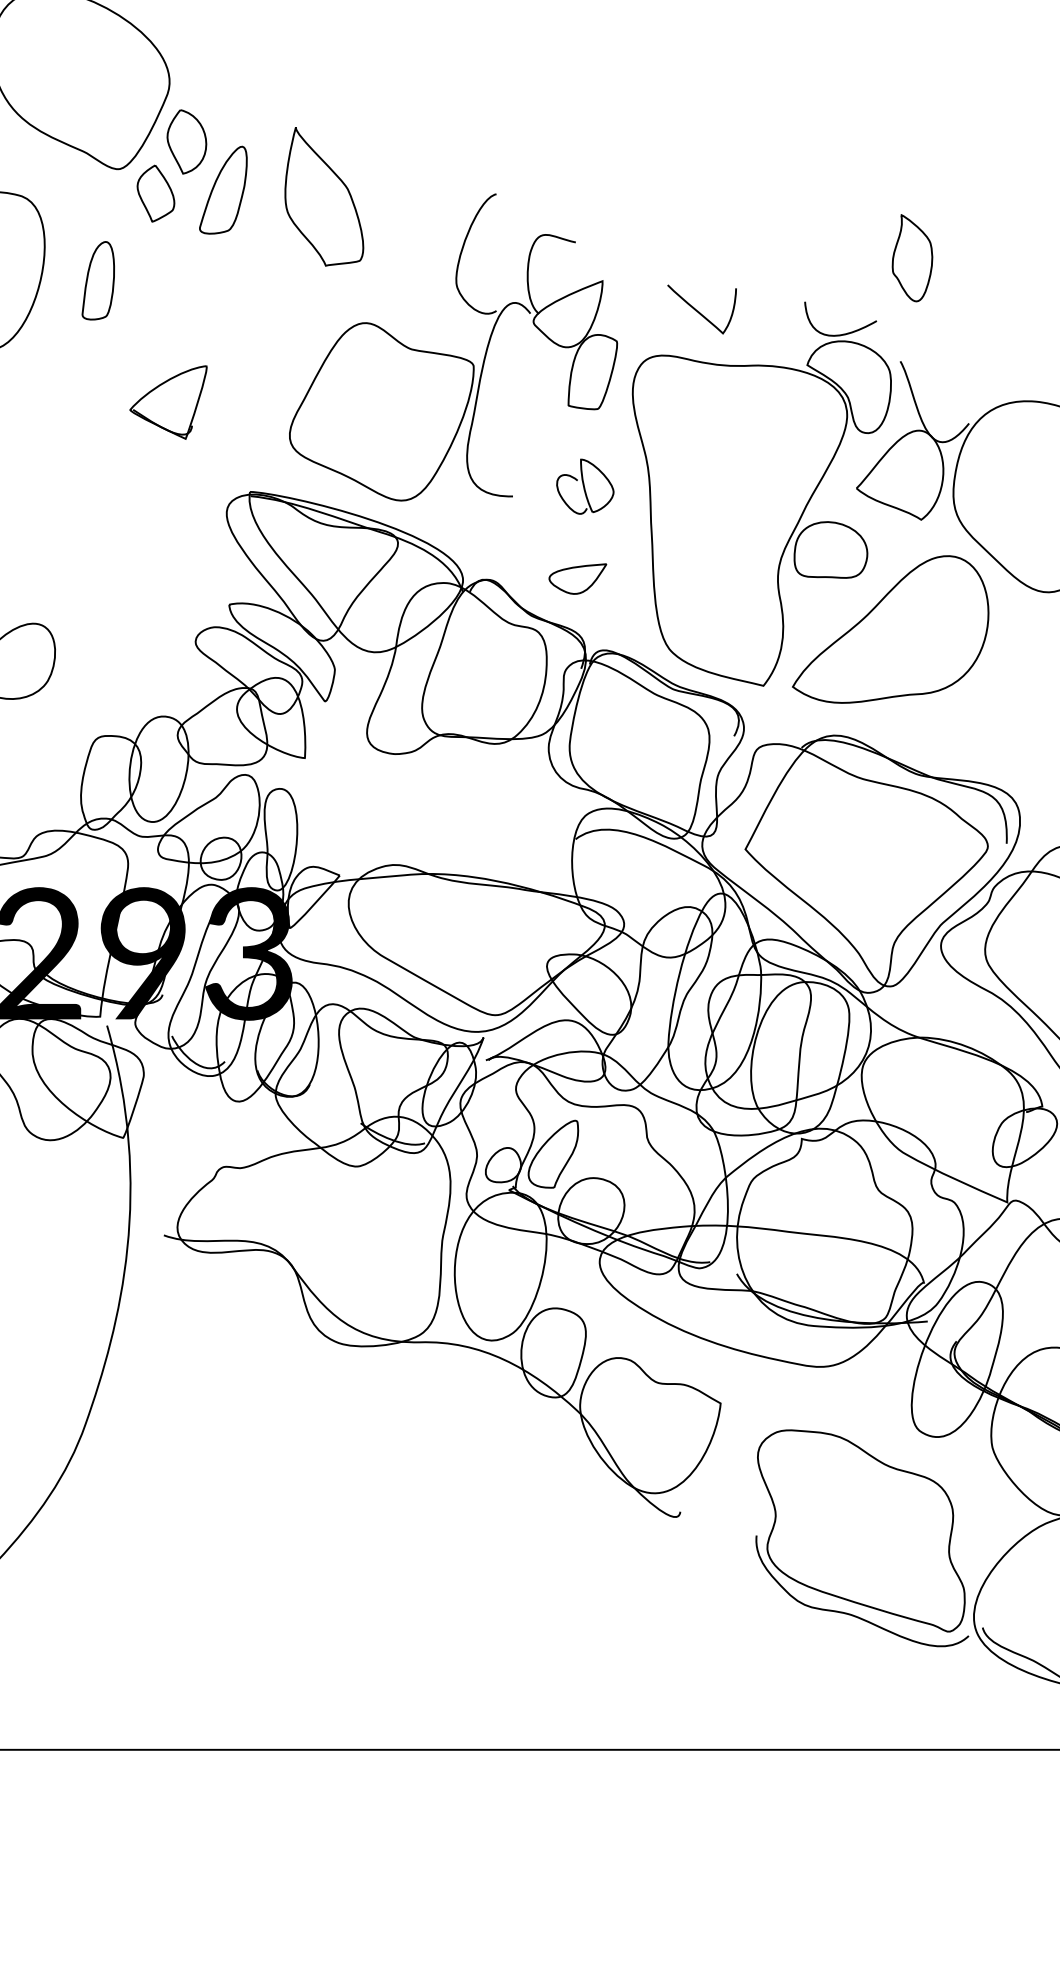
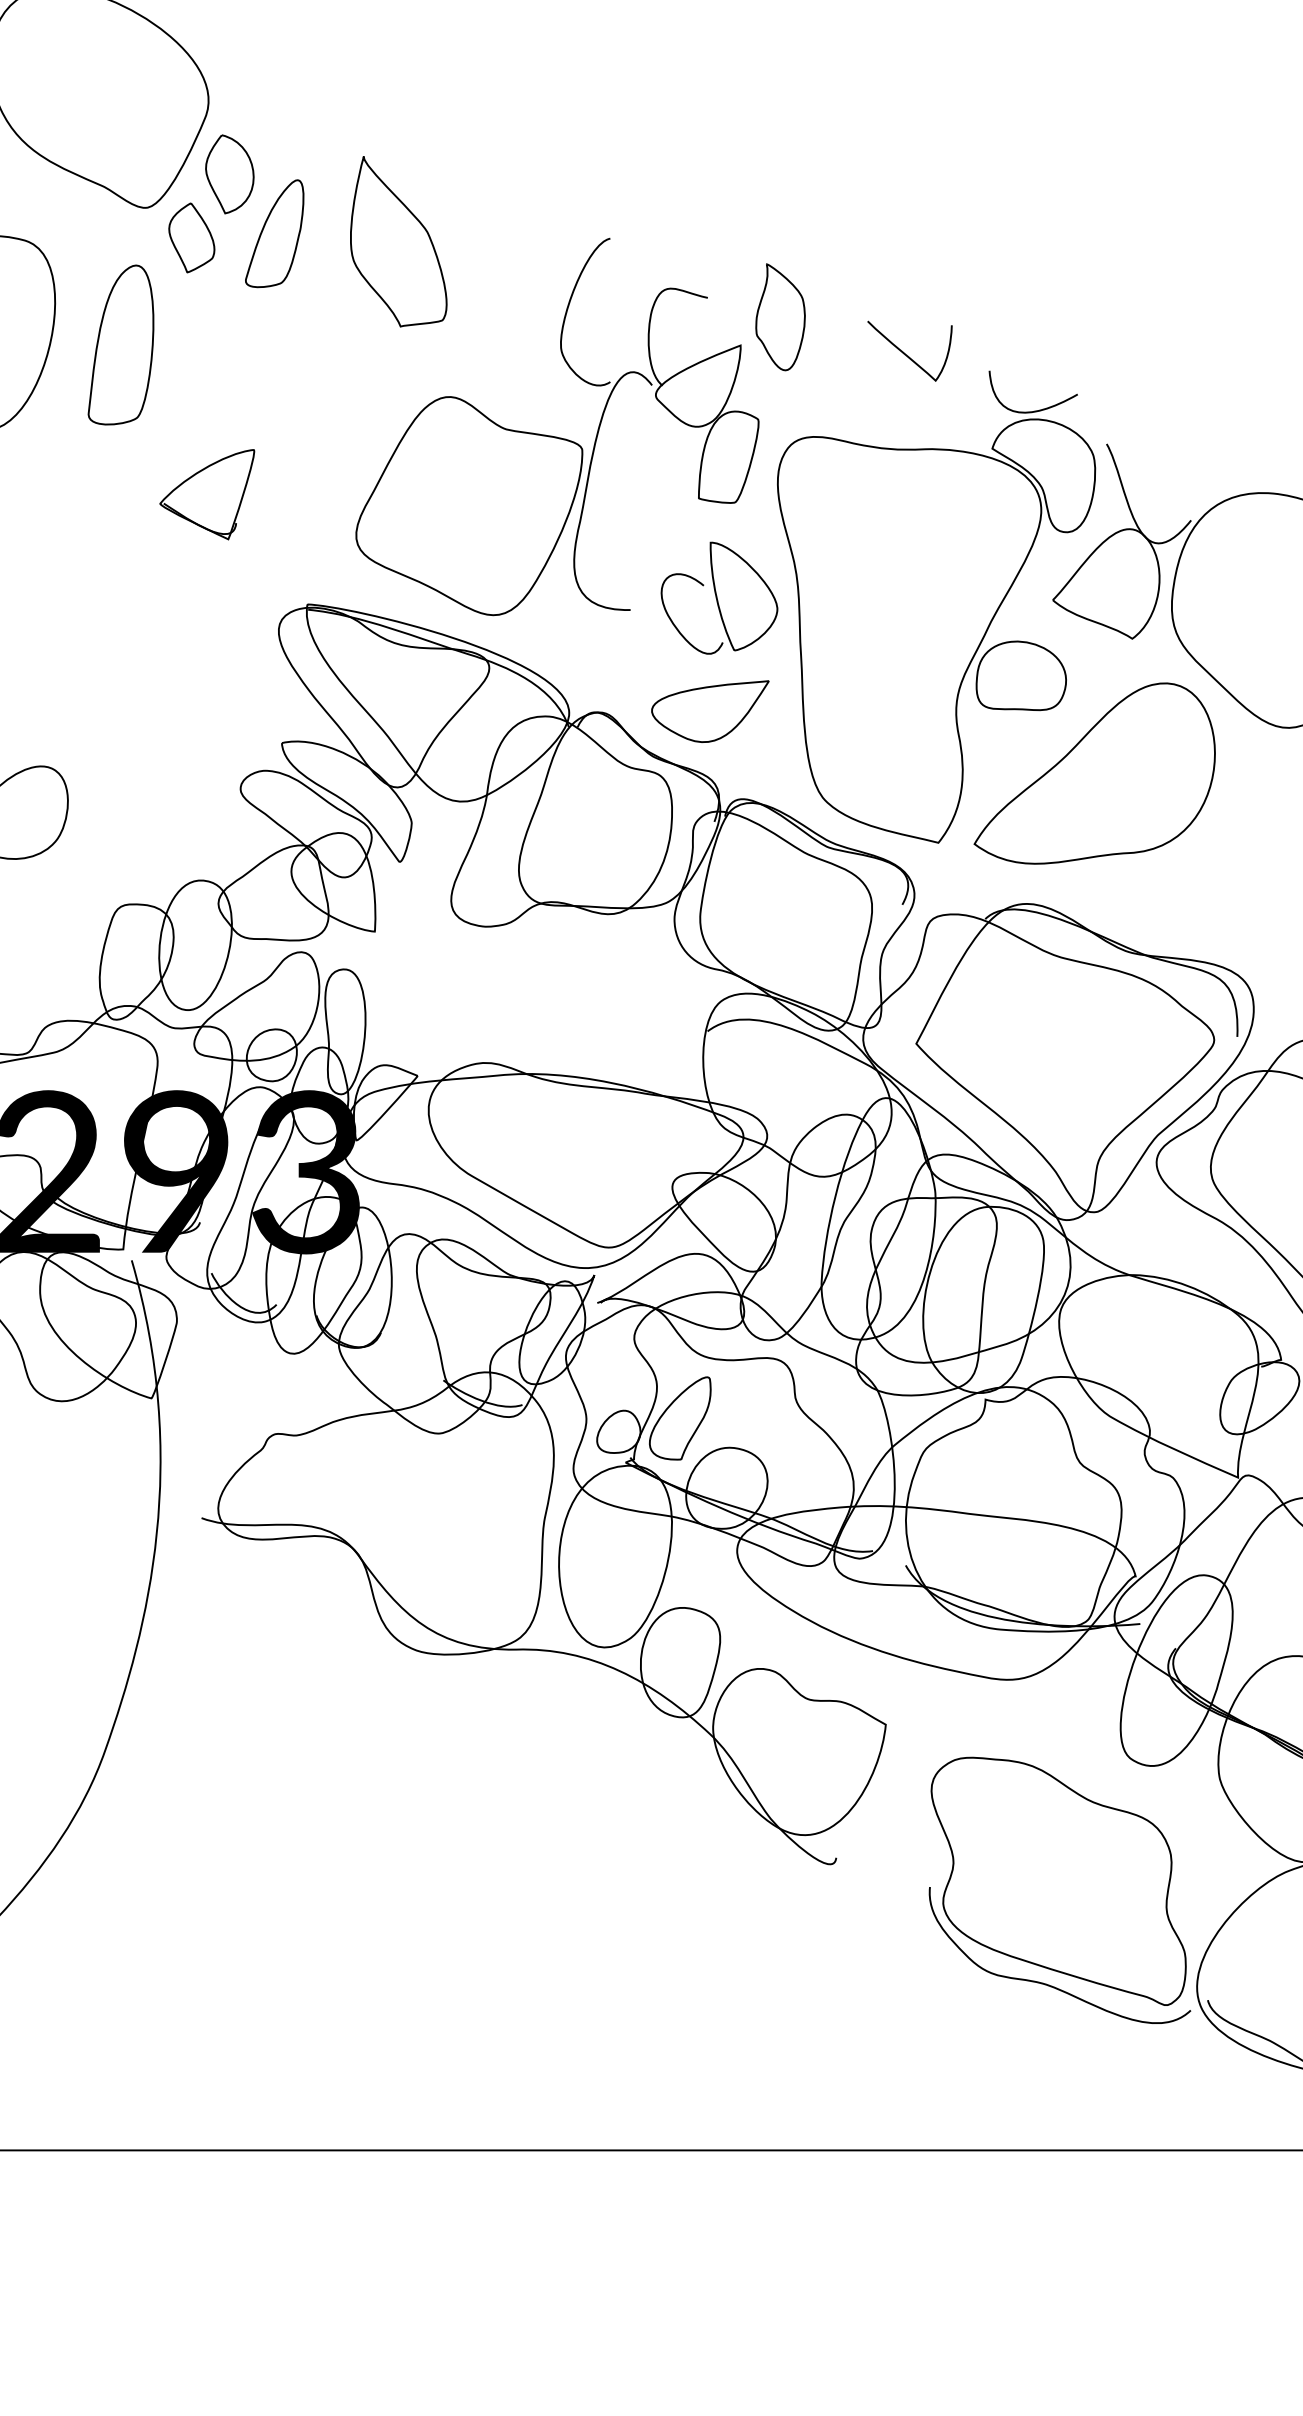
part: (912, 258) -> (780, 317), moved
part: (97, 280) -> (120, 344), size x1.67
curve: (698, 311) -> (905, 353), moved
part: (585, 486) -> (719, 597), size x1.67
part: (578, 578) -> (710, 711), size x1.67

